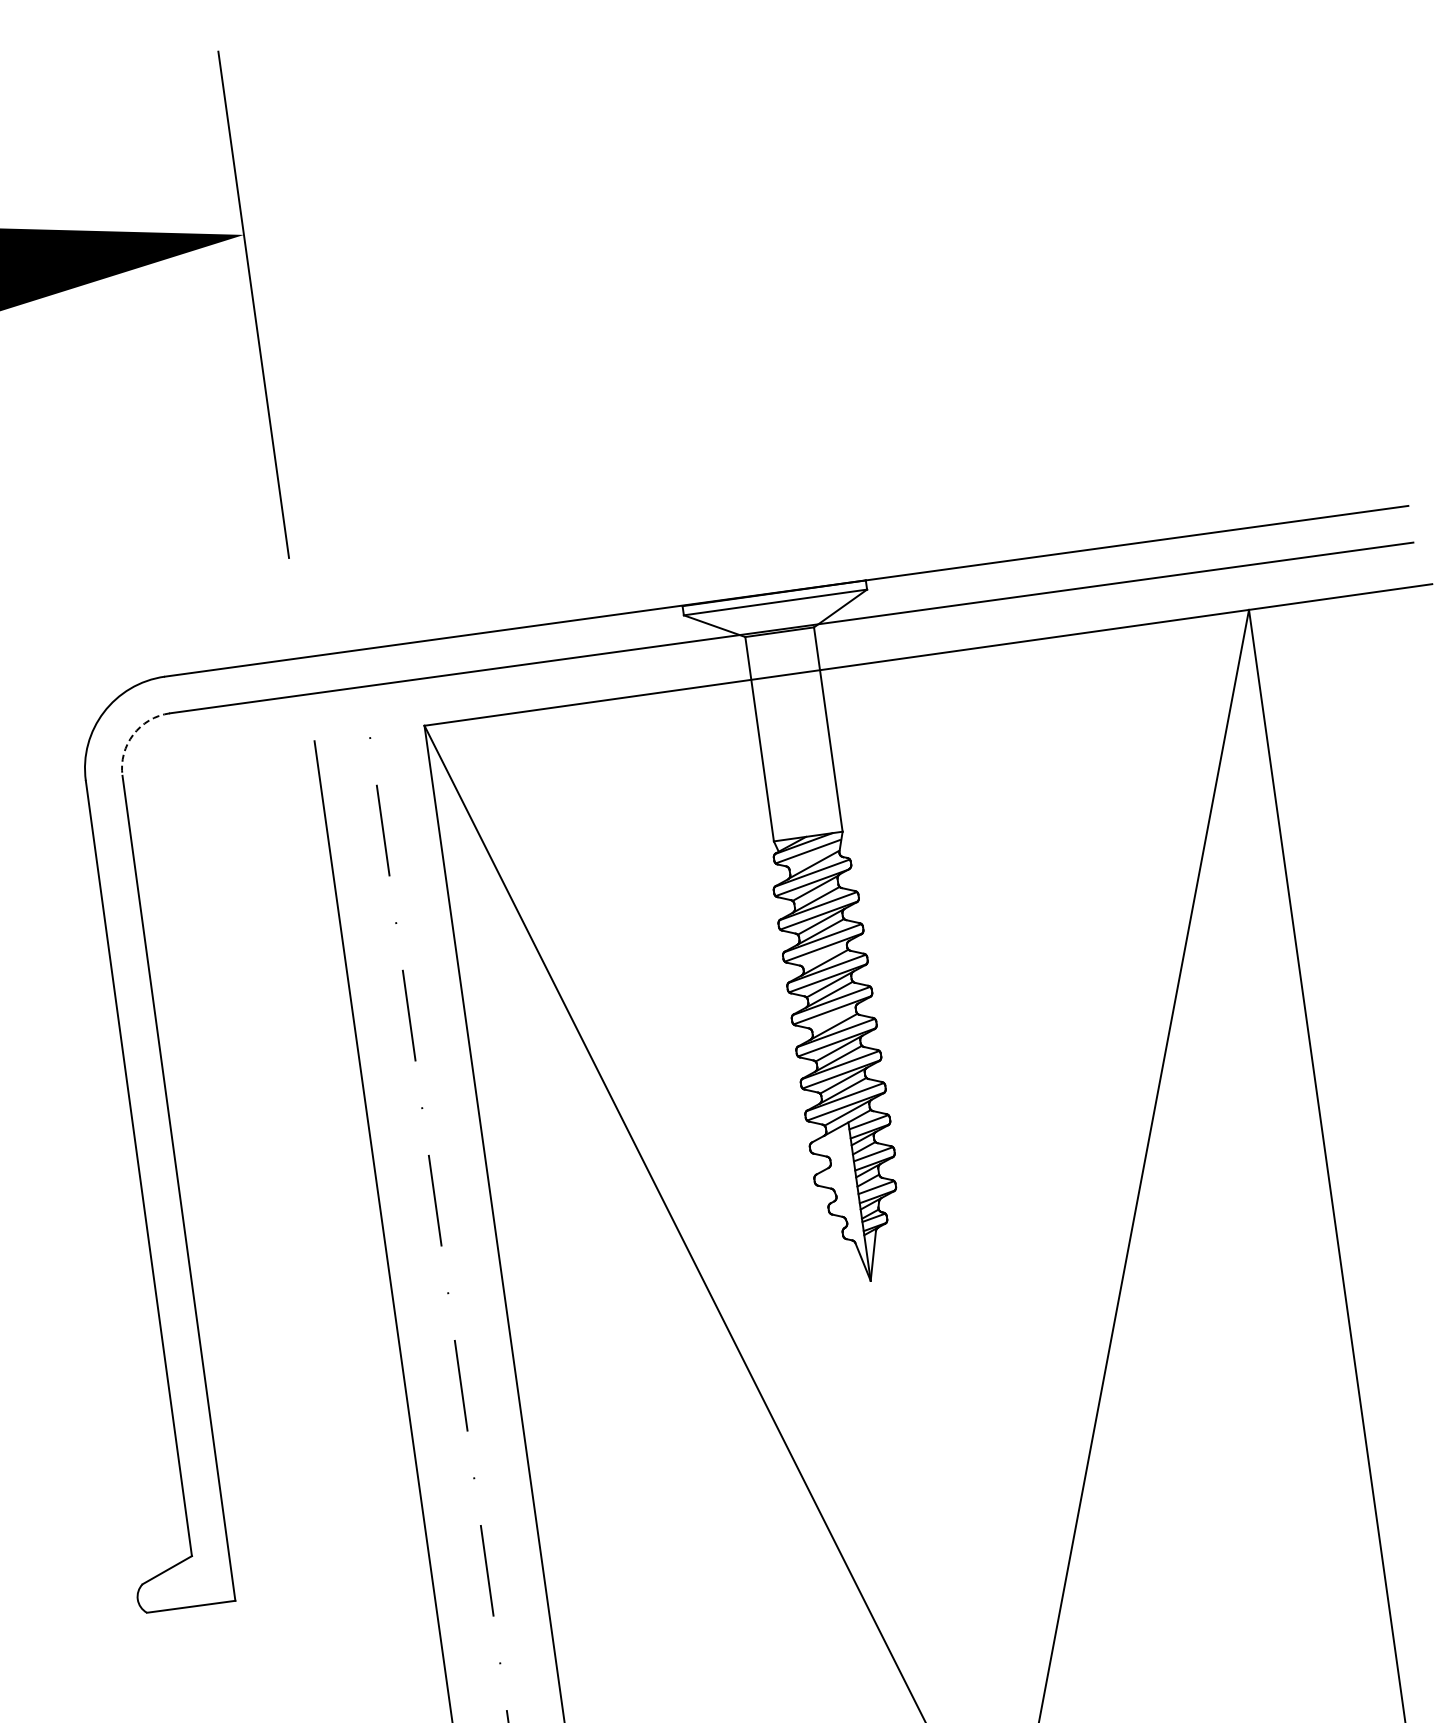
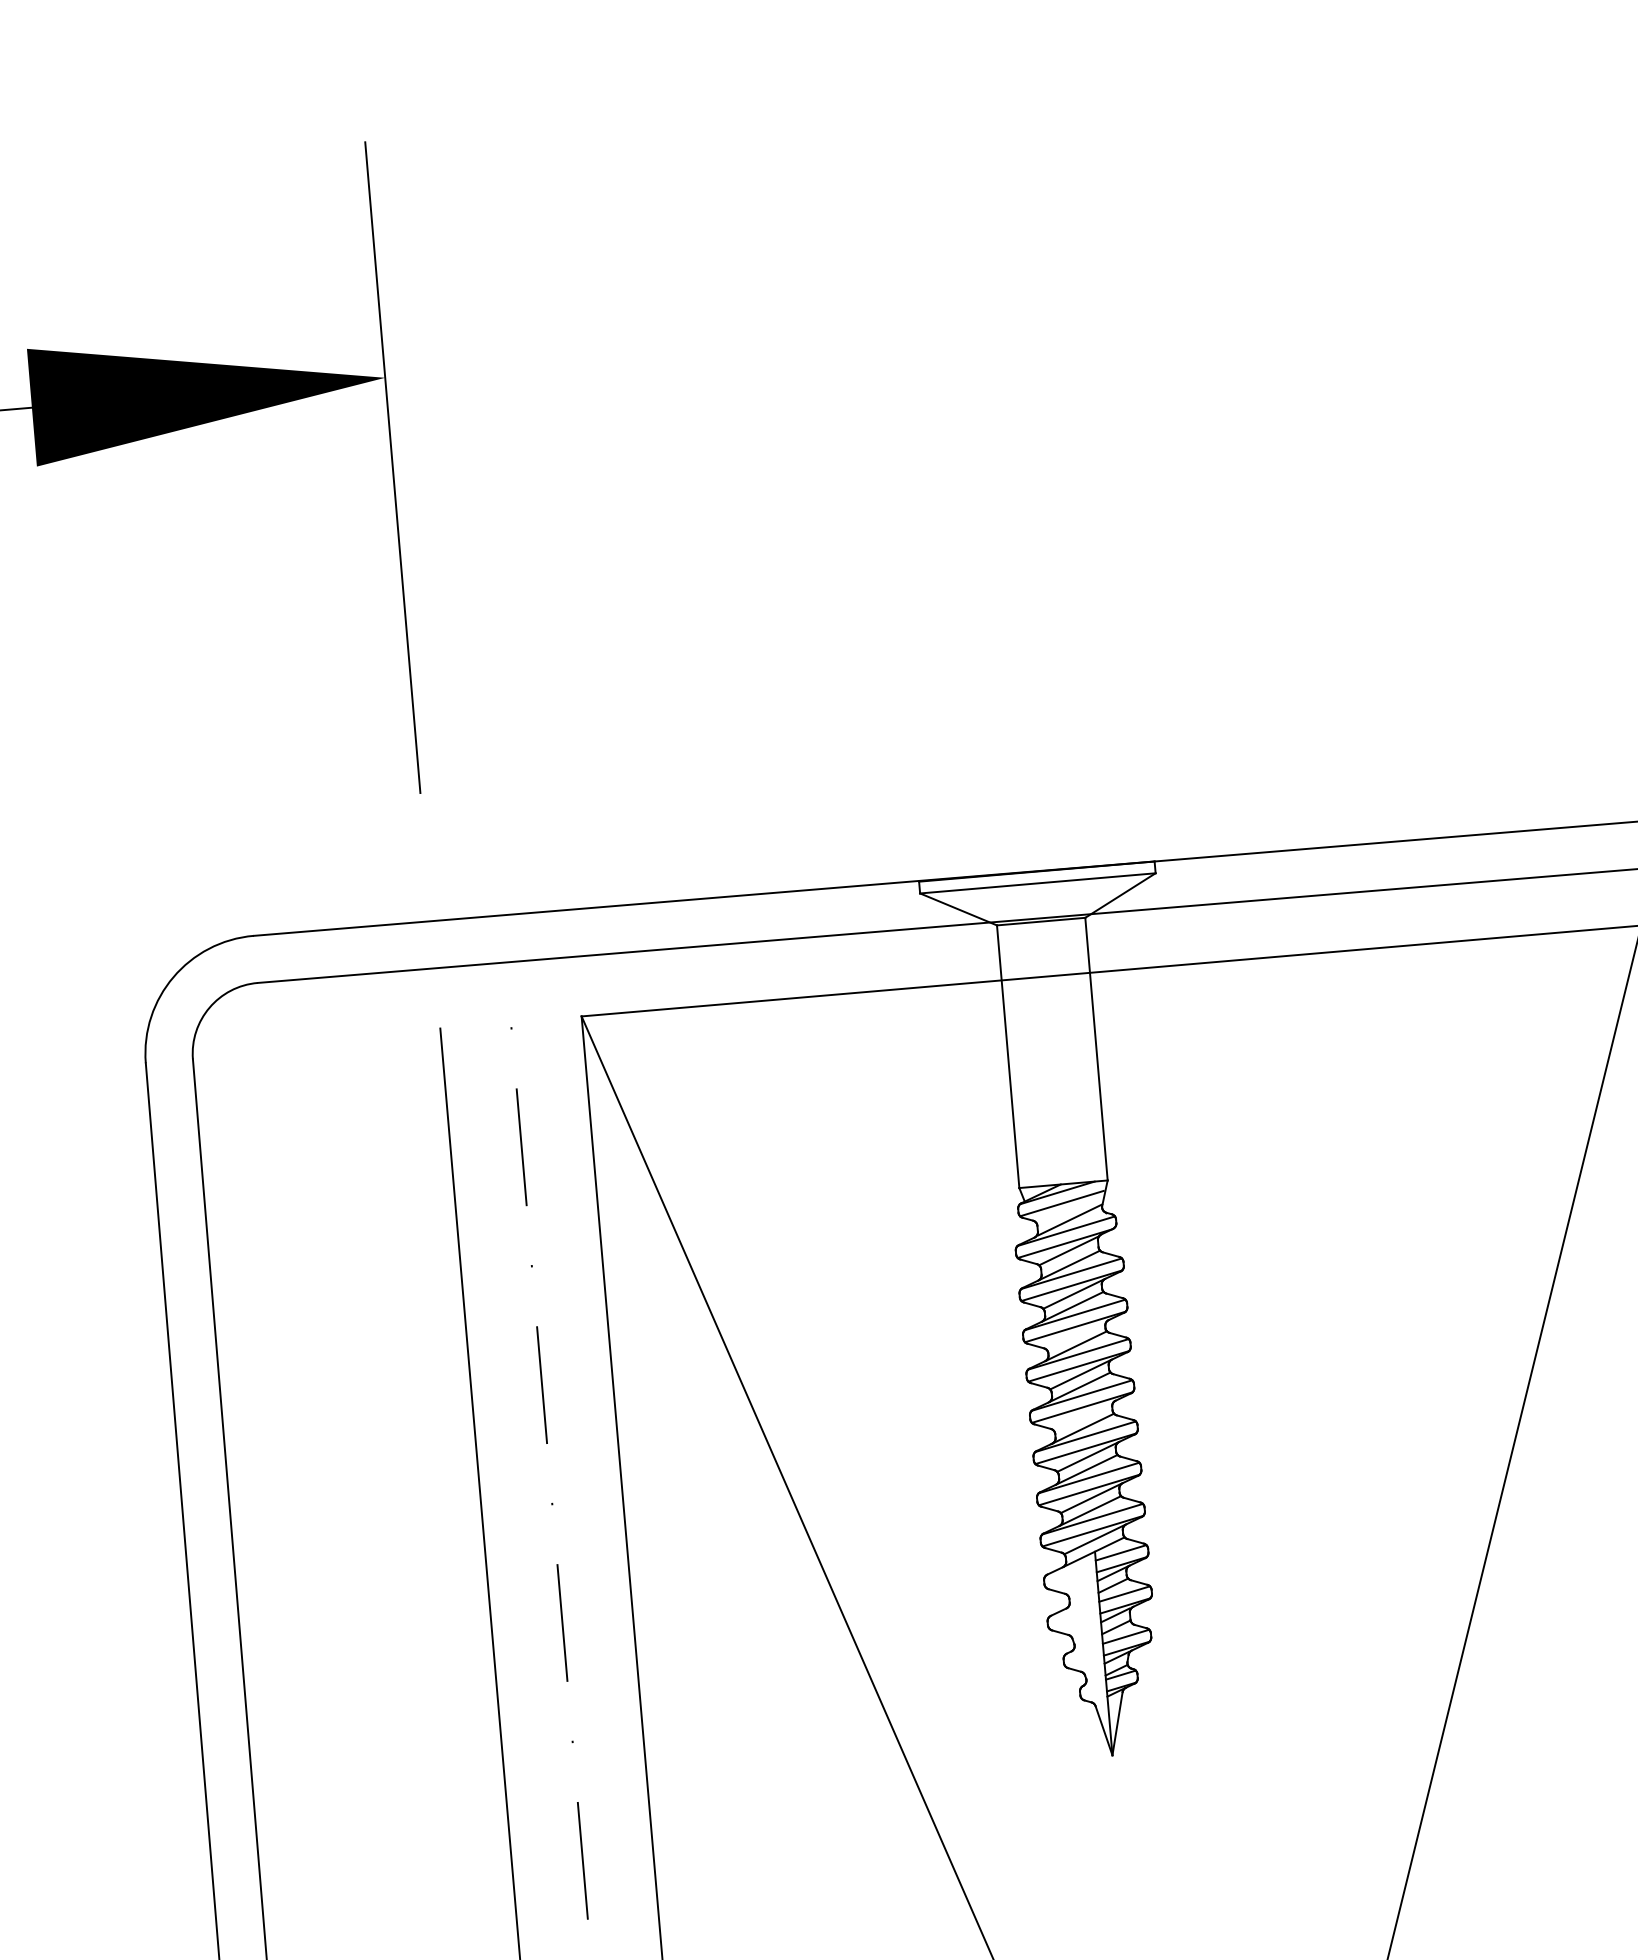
arc: (133, 734) -> (209, 1007), dashed -> solid

